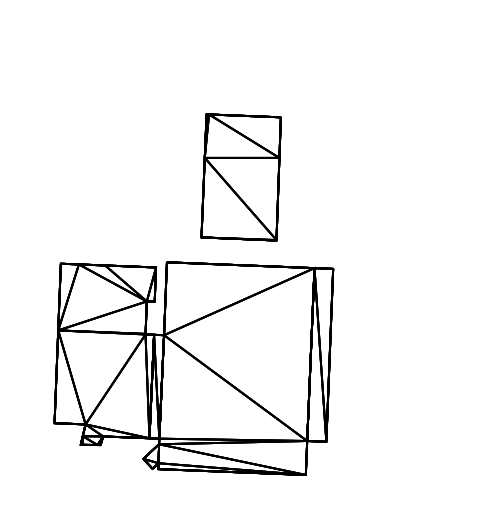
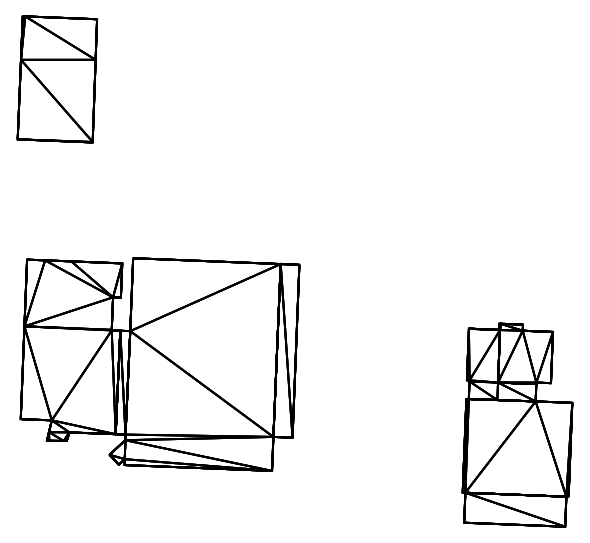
part: (241, 177) -> (57, 79), moved

